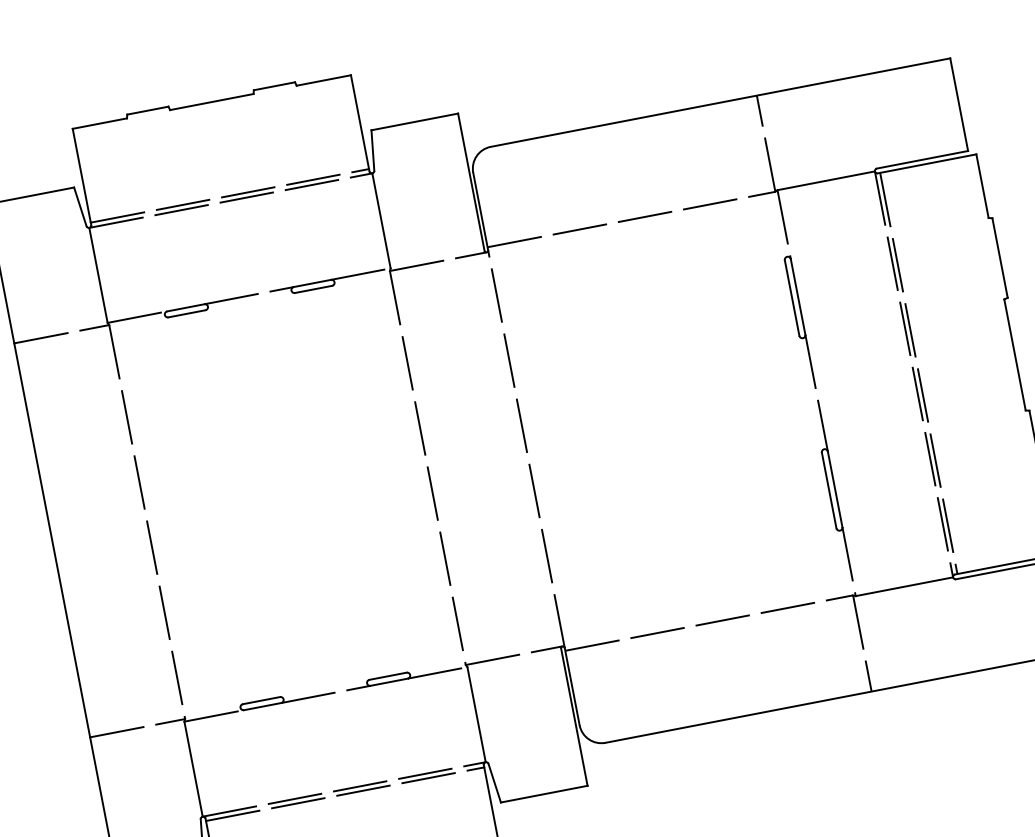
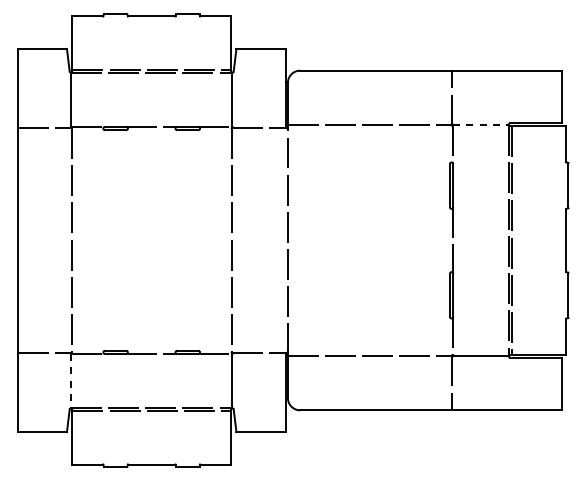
line: (826, 180) -> (481, 124), solid -> dashed
line: (194, 769) -> (71, 381), solid -> dashed

